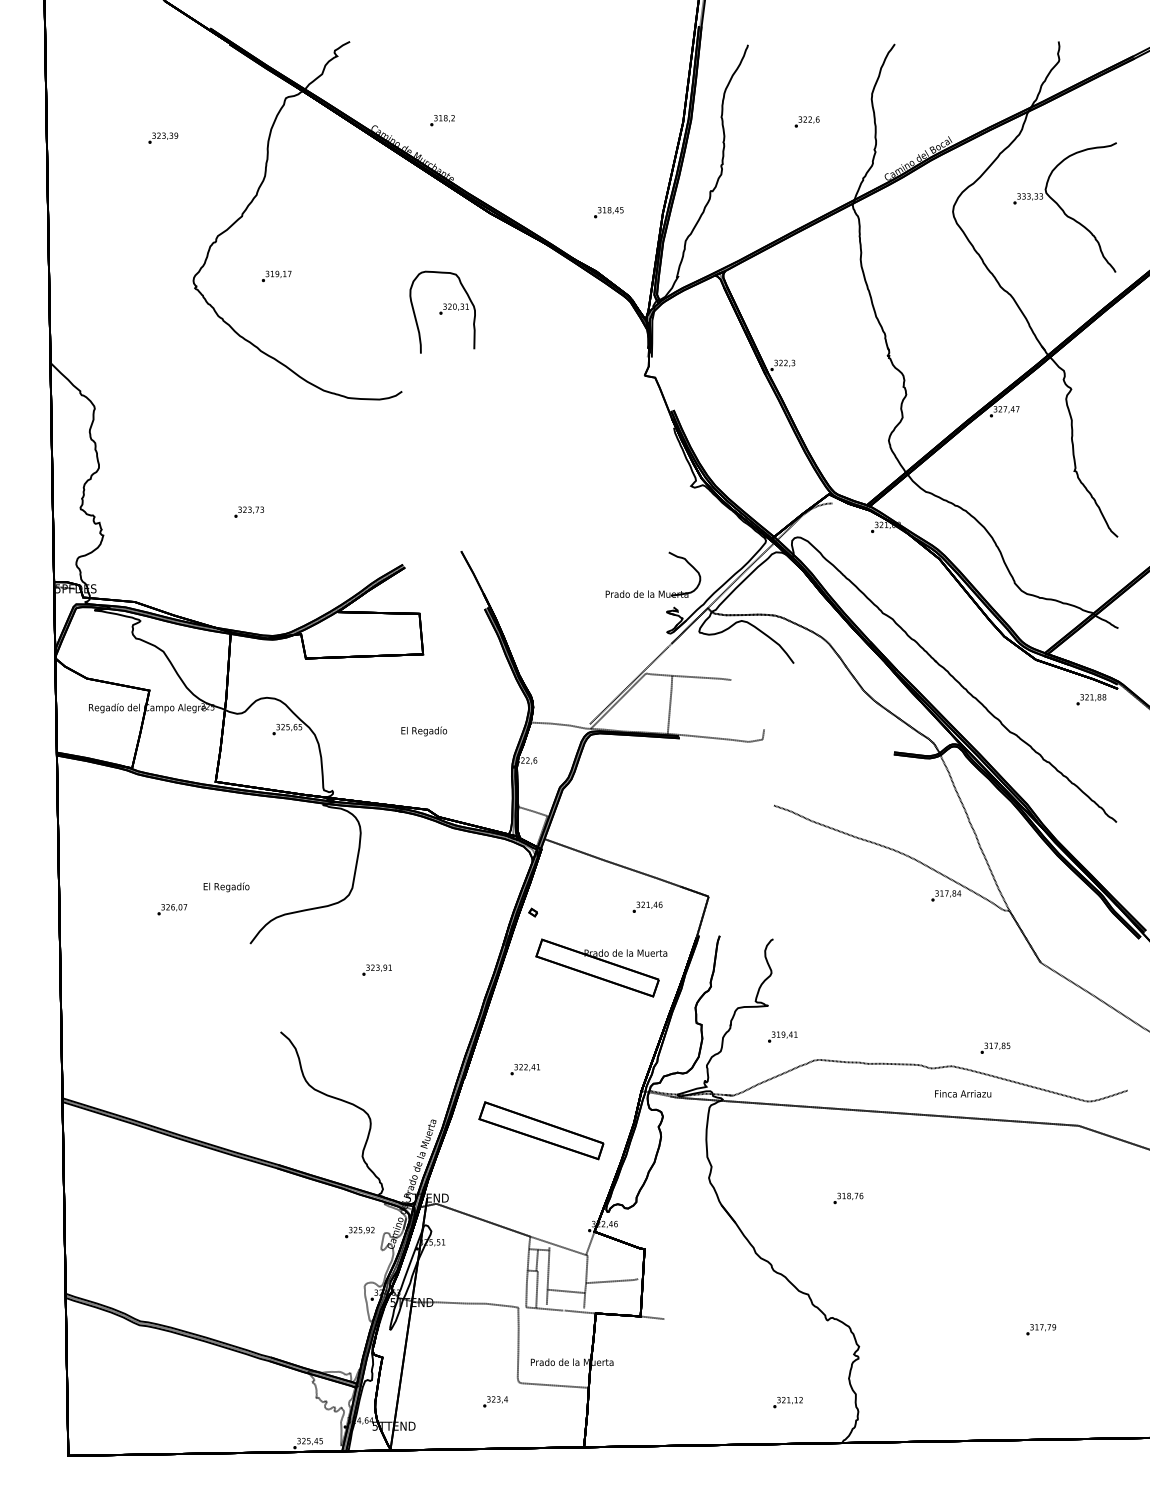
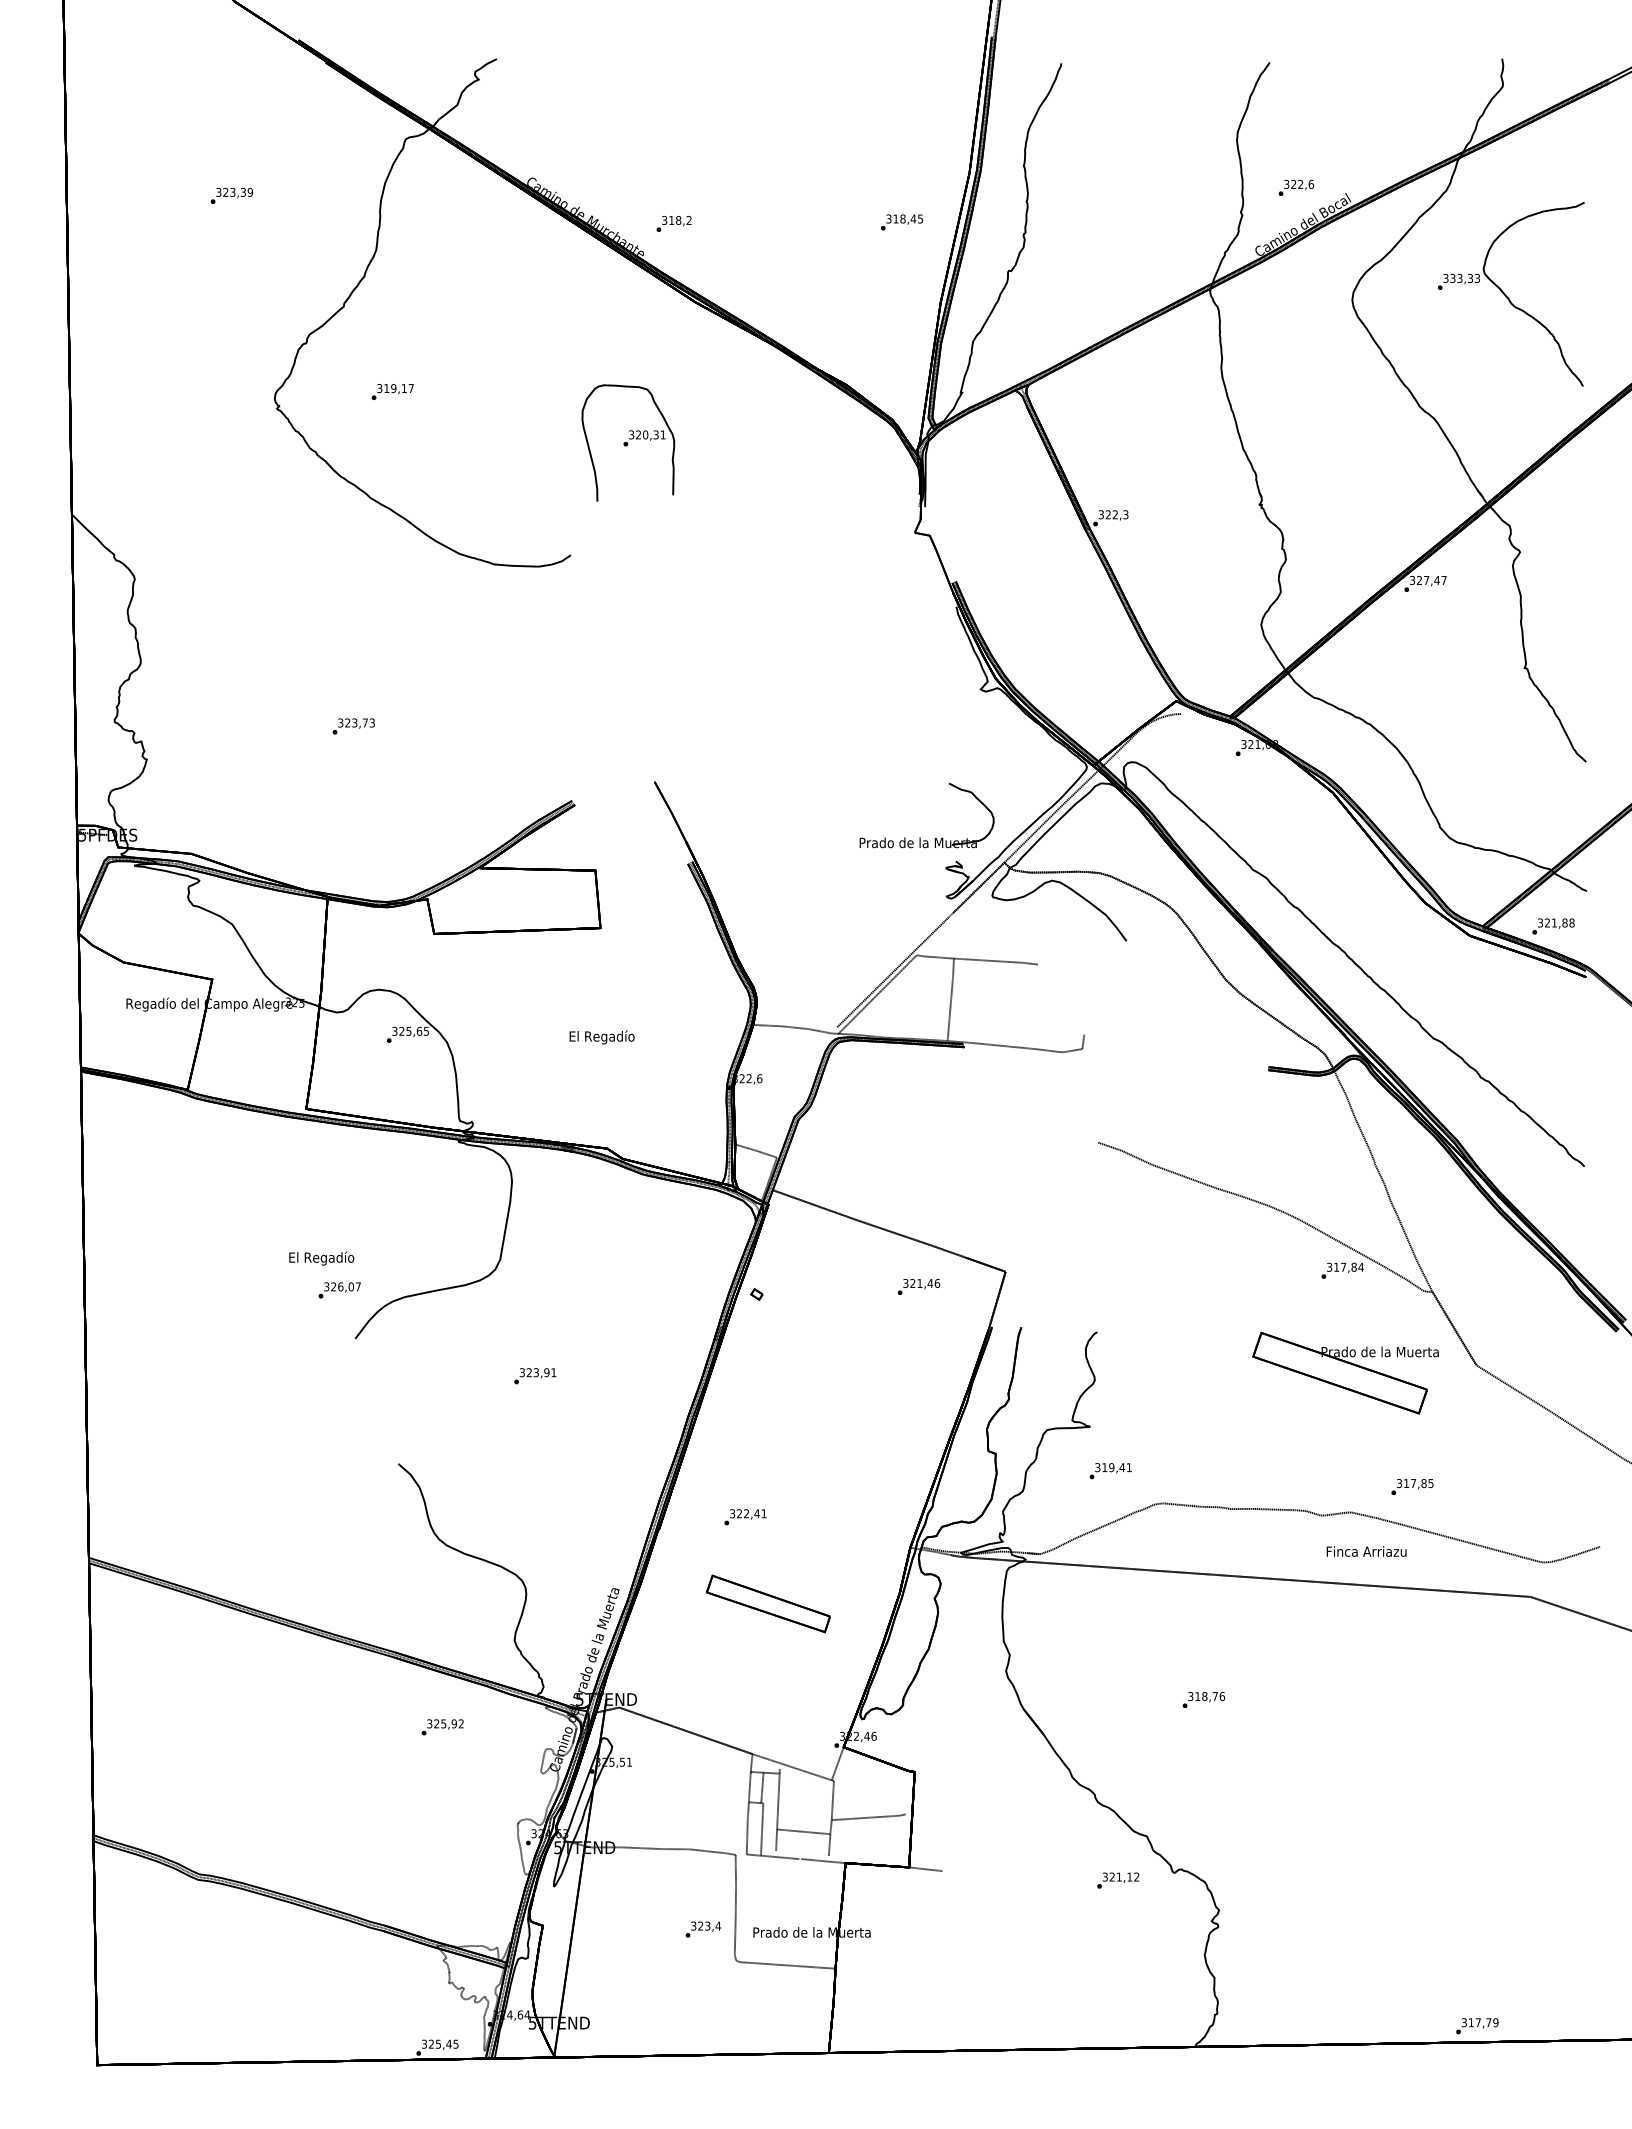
text: (442, 120) -> (673, 223), moved
text: (806, 121) -> (1295, 187), moved
text: (608, 212) -> (901, 222), moved
text: (1091, 699) -> (1553, 926), moved
text: (172, 909) -> (339, 1290), moved
part: (601, 967) -> (1345, 1372), moved
part: (541, 1130) -> (768, 1603), size x0.7
text: (359, 1232) -> (442, 1727), moved
text: (1041, 1329) -> (1477, 2026), moved
text: (494, 1401) -> (702, 1929), moved
text: (788, 1402) -> (1118, 1880), moved

